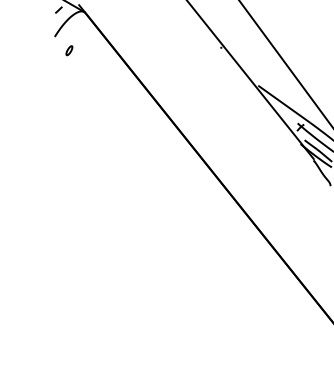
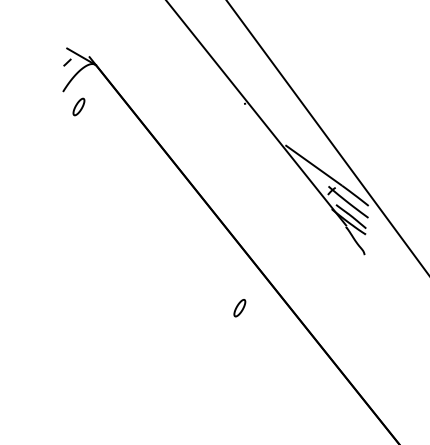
part: (68, 50) -> (78, 106), size x1.67
part: (216, 235) -> (239, 308), added

